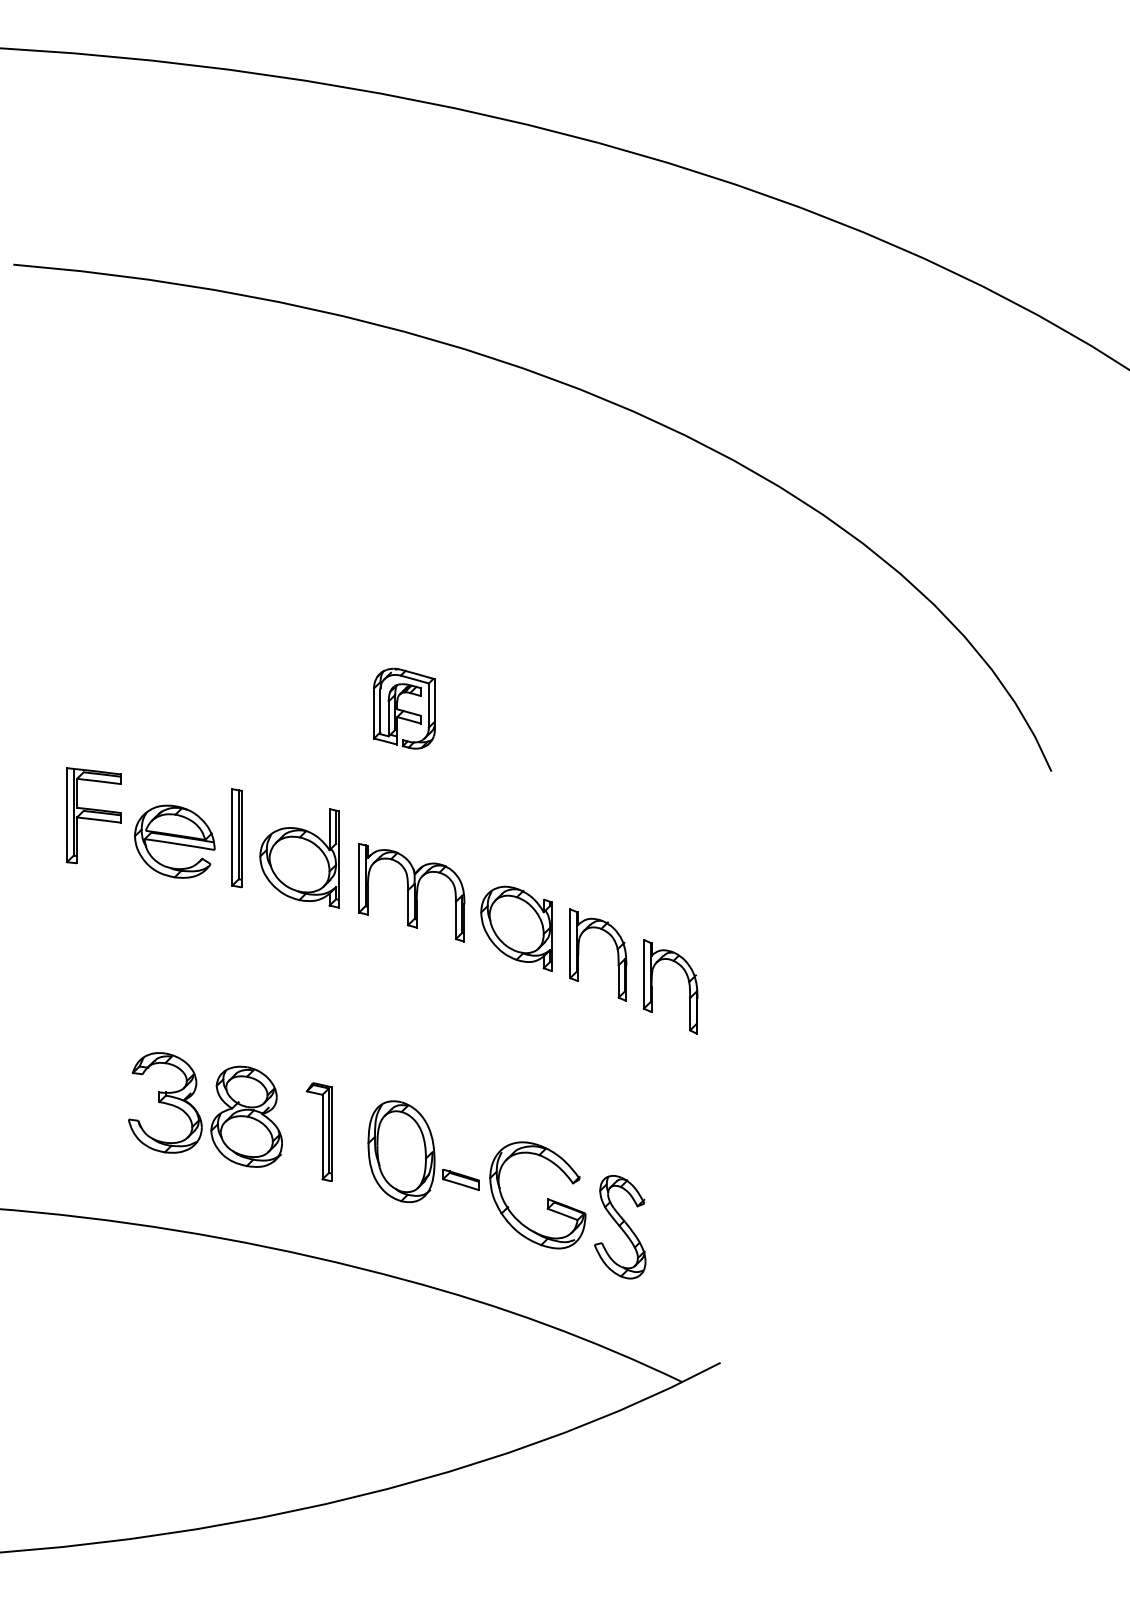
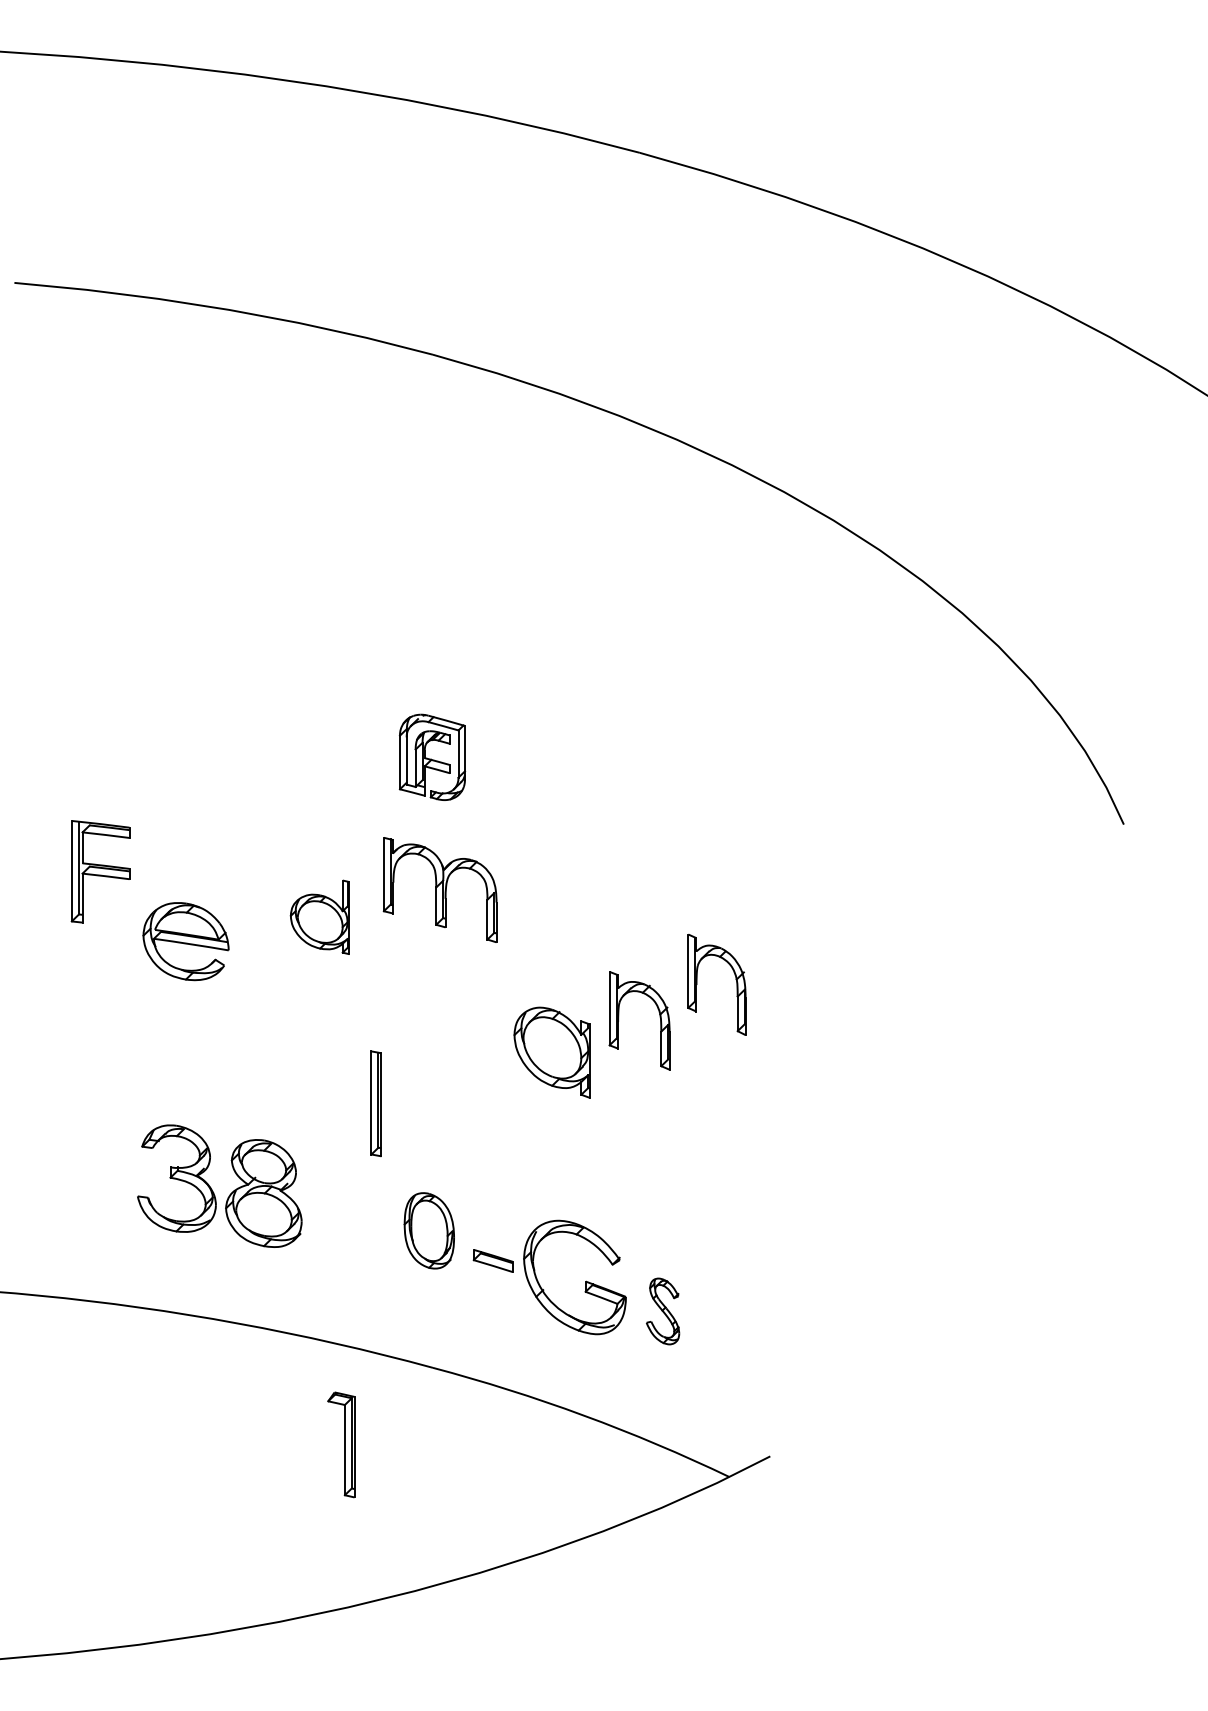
part: (236, 837) -> (375, 1103), moved
part: (174, 841) -> (185, 941), moved
part: (298, 858) -> (319, 917), size x0.7
part: (411, 892) -> (439, 889), moved
part: (515, 928) -> (551, 1052), moved
part: (652, 986) -> (697, 984), moved
part: (319, 1131) -> (341, 1444), moved
part: (401, 1151) -> (429, 1230), size x0.7
part: (619, 1227) -> (662, 1311), size x0.6

